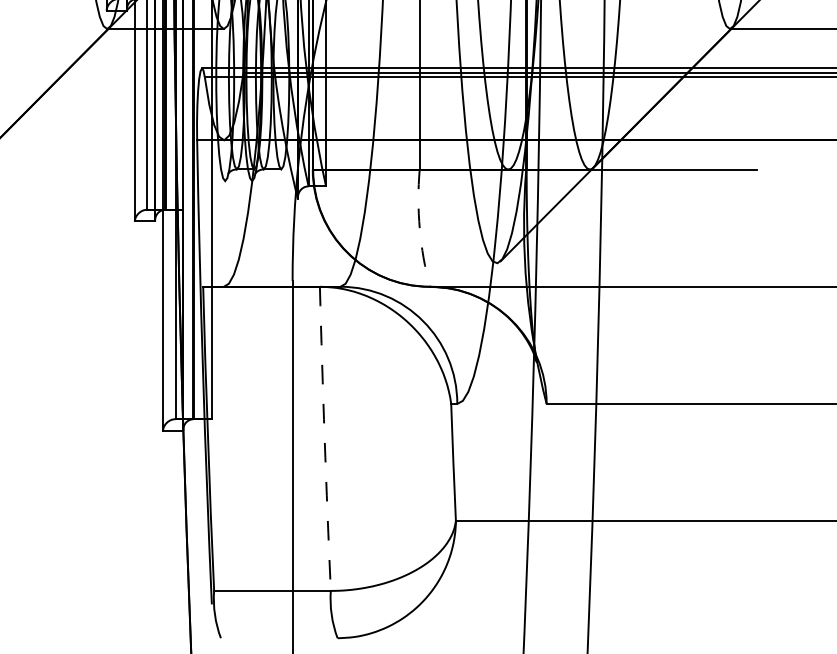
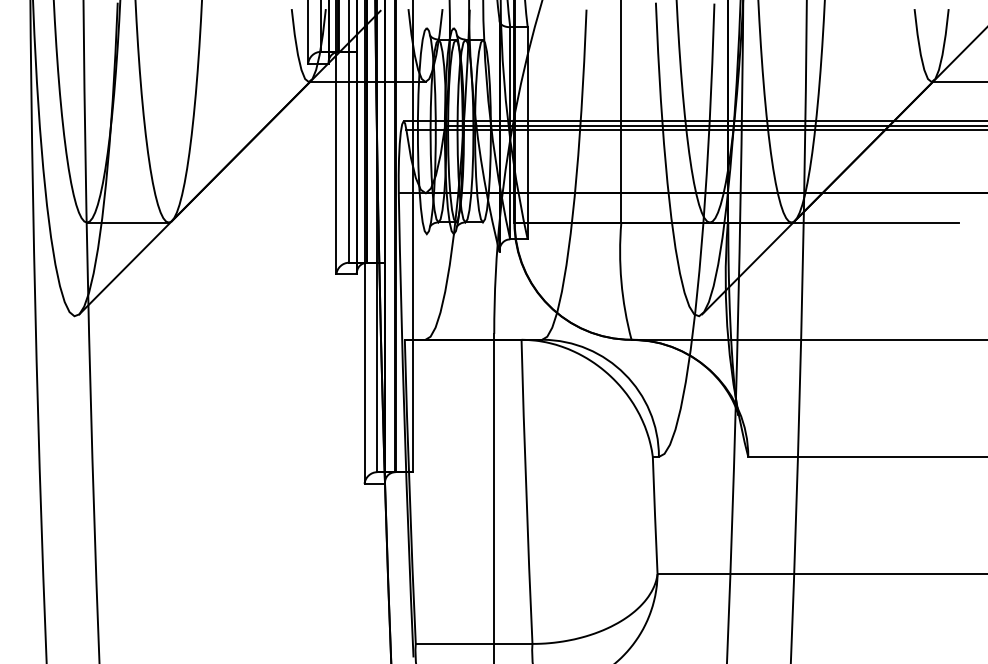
arc: (419, 228) -> (621, 281), dashed -> solid
arc: (324, 438) -> (526, 491), dashed -> solid

